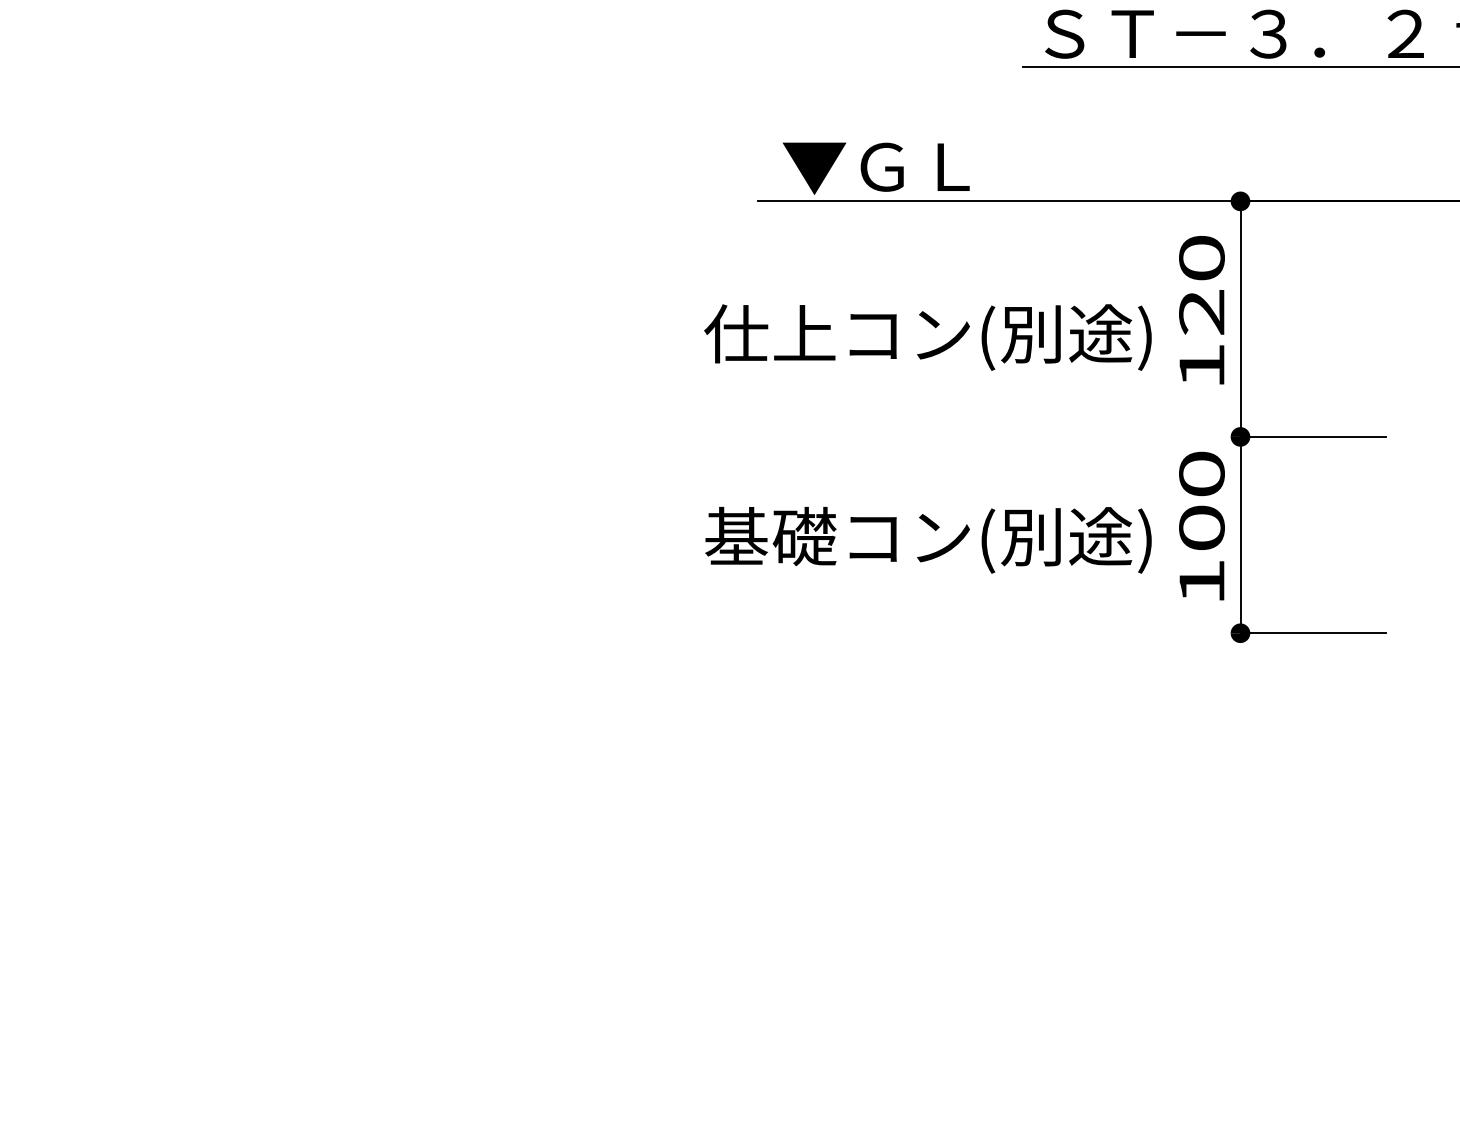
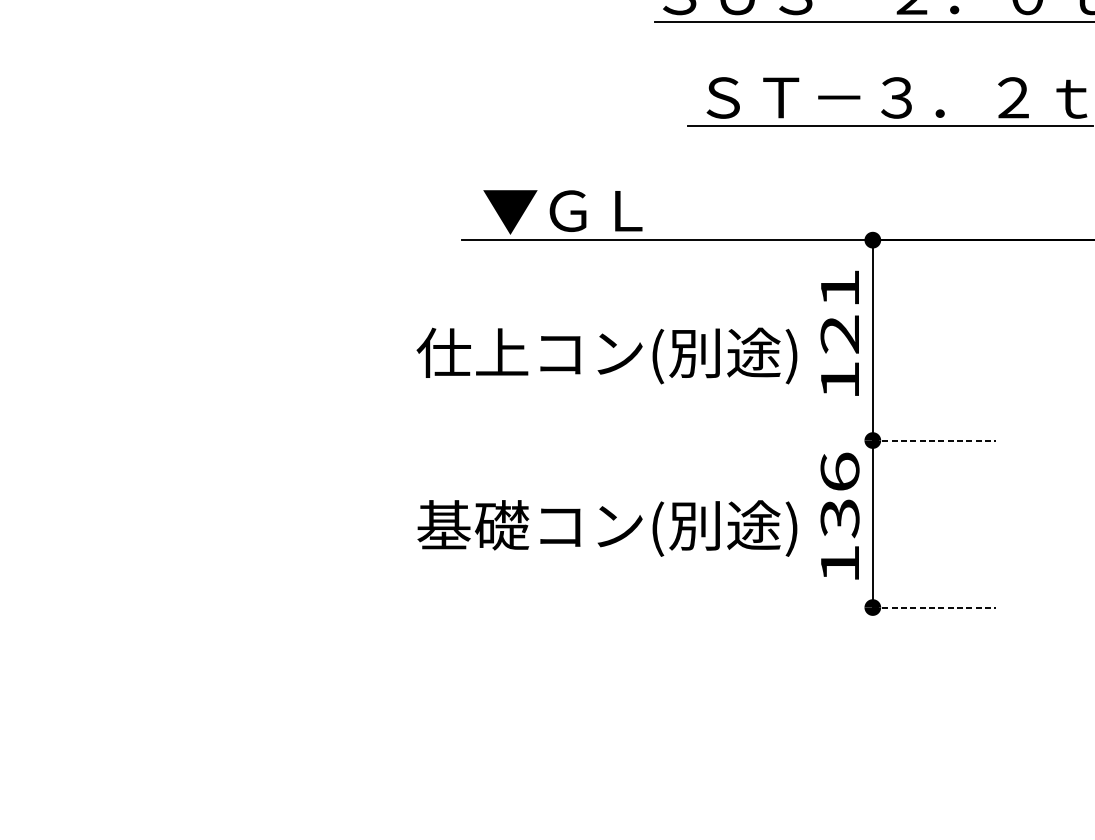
text: (1201, 258) -> (839, 288), 120 -> 121
line: (1313, 436) -> (934, 440), solid -> dashed
text: (1201, 501) -> (839, 495), 100 -> 136
line: (1313, 633) -> (934, 607), solid -> dashed

